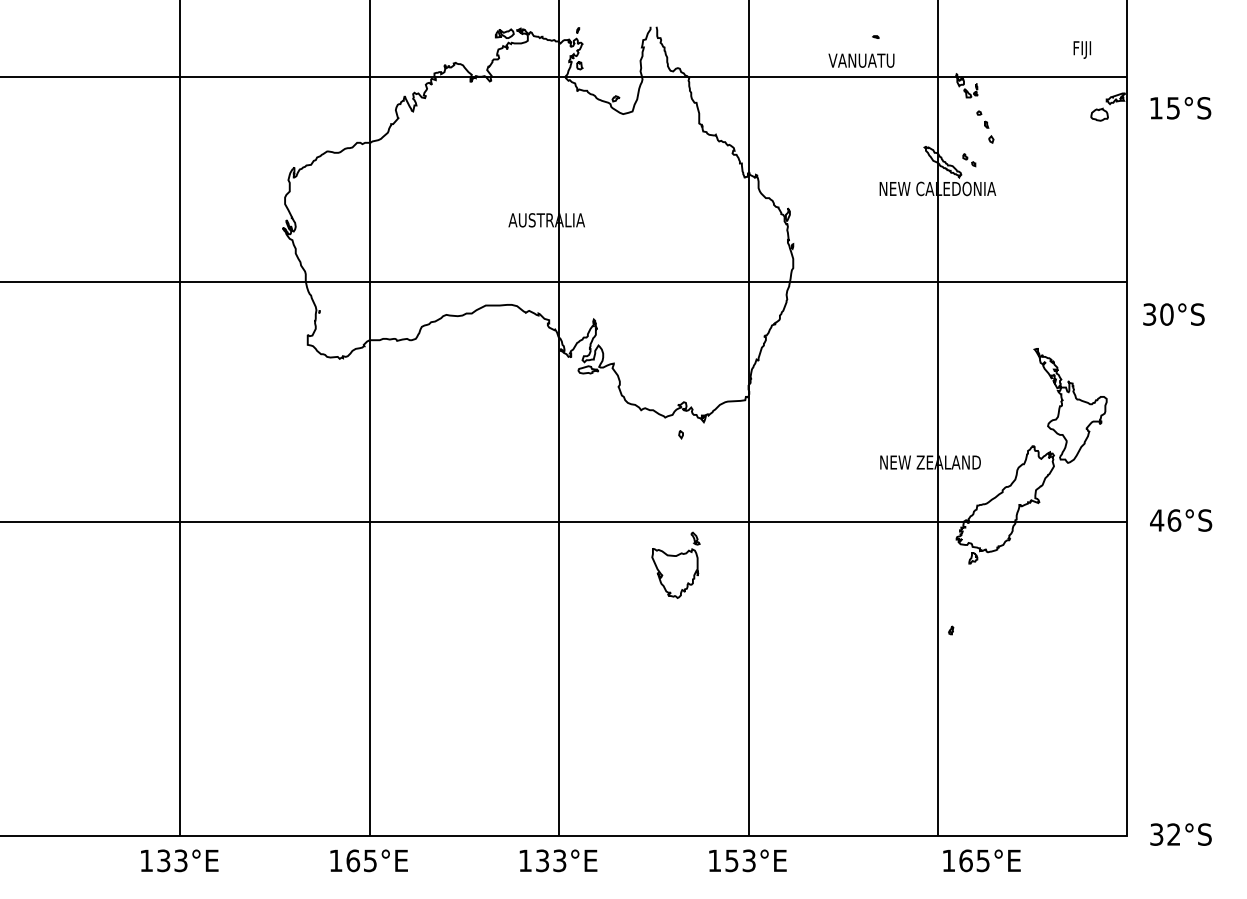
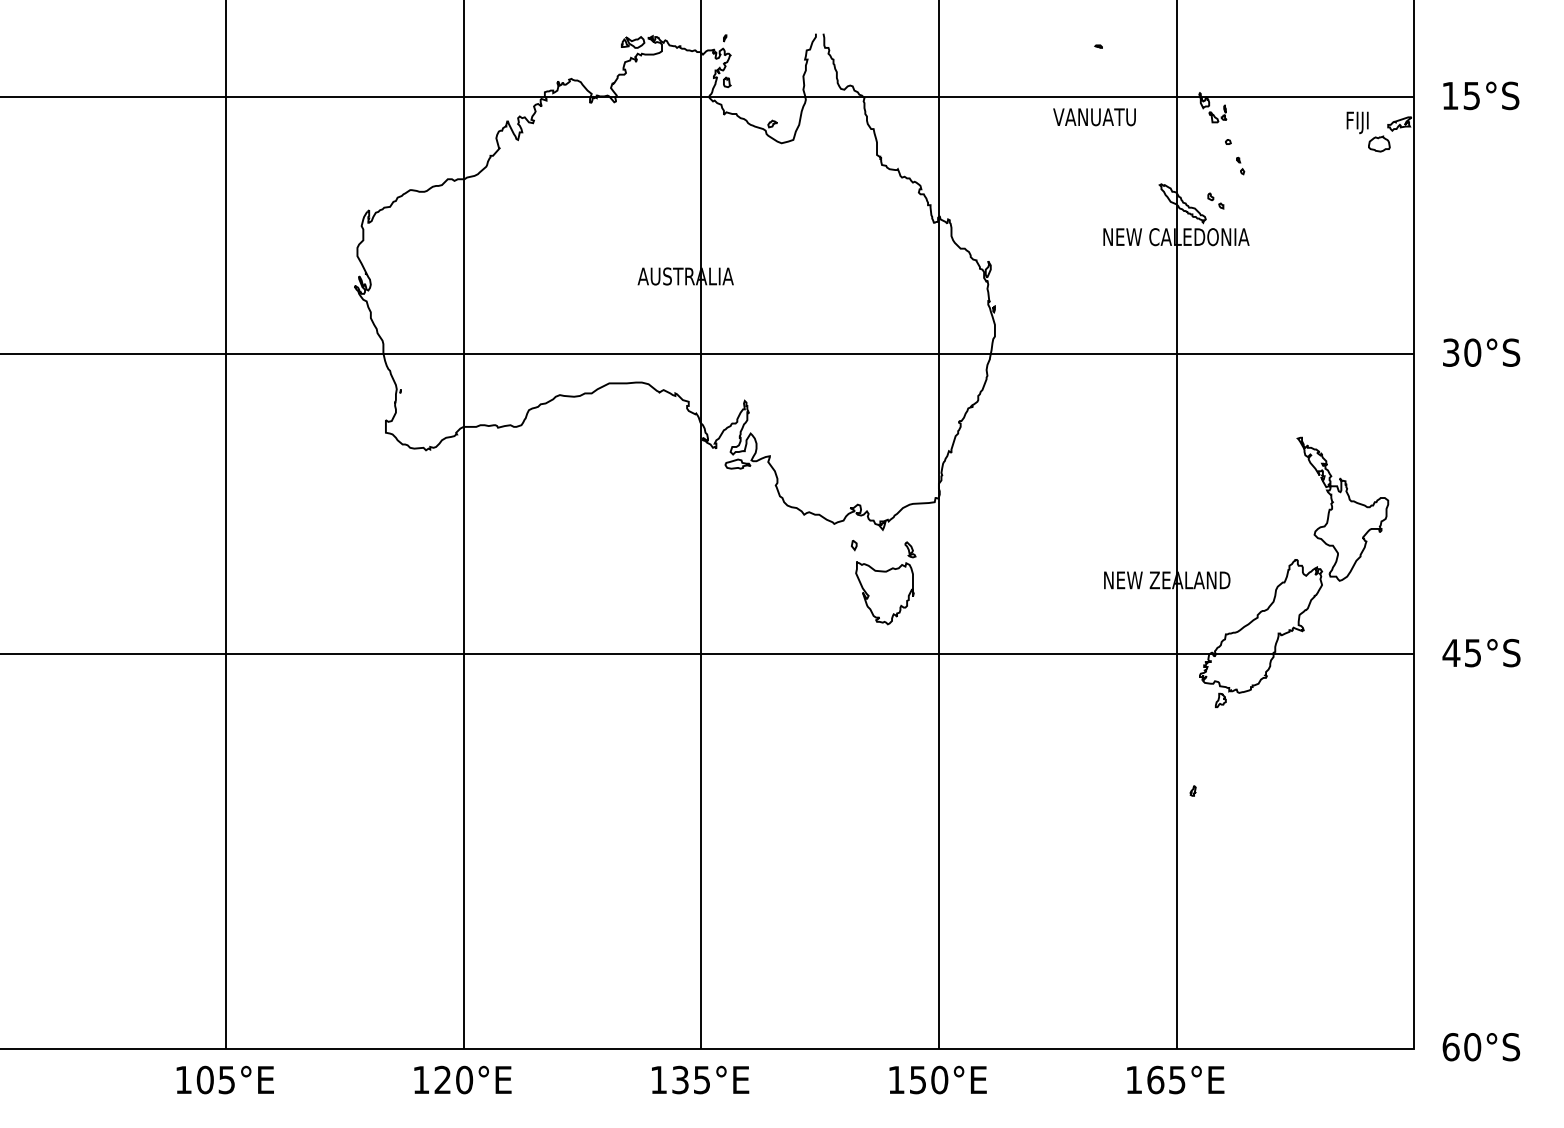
text: (1082, 49) -> (1357, 122), moved
text: (861, 60) -> (1094, 117), moved
text: (1181, 107) -> (1481, 95), moved
part: (988, 131) -> (1240, 165), size x0.62
text: (1173, 314) -> (1481, 352), moved
text: (1173, 520) -> (1472, 653), 46°S -> 45°S
part: (675, 565) -> (885, 583), moved
text: (1165, 834) -> (1461, 1047), 32°S -> 60°S
text: (171, 860) -> (215, 1079), 133°E -> 105°E
text: (361, 860) -> (453, 1079), 165°E -> 120°E
text: (560, 860) -> (702, 1079), 133°E -> 135°E
text: (749, 860) -> (939, 1079), 153°E -> 150°E
text: (981, 860) -> (1175, 1079), moved

